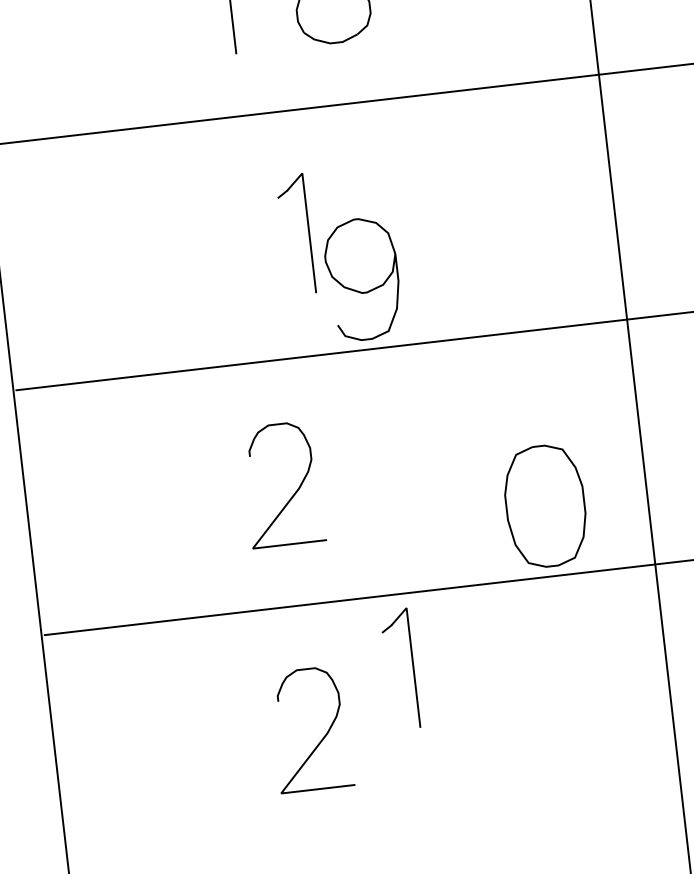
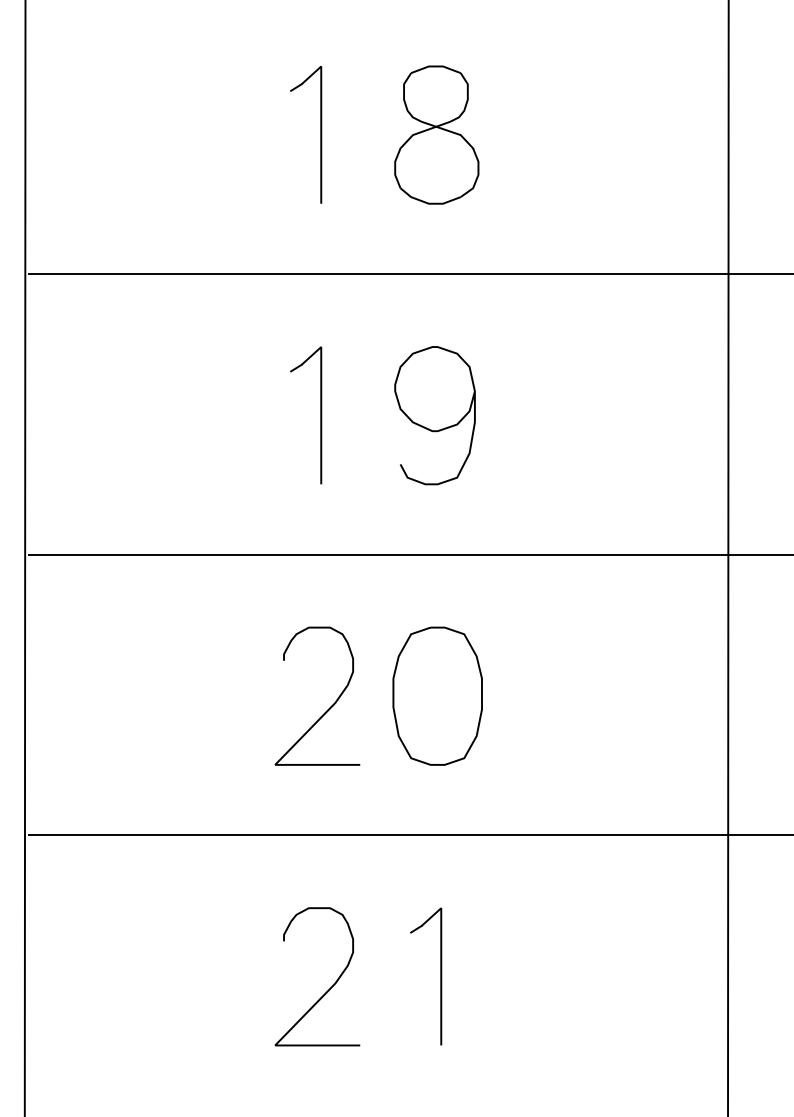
part: (308, 233) -> (320, 415), moved
curve: (357, 290) -> (427, 427), moved
part: (545, 505) -> (437, 695), moved
part: (412, 667) -> (440, 976), moved

